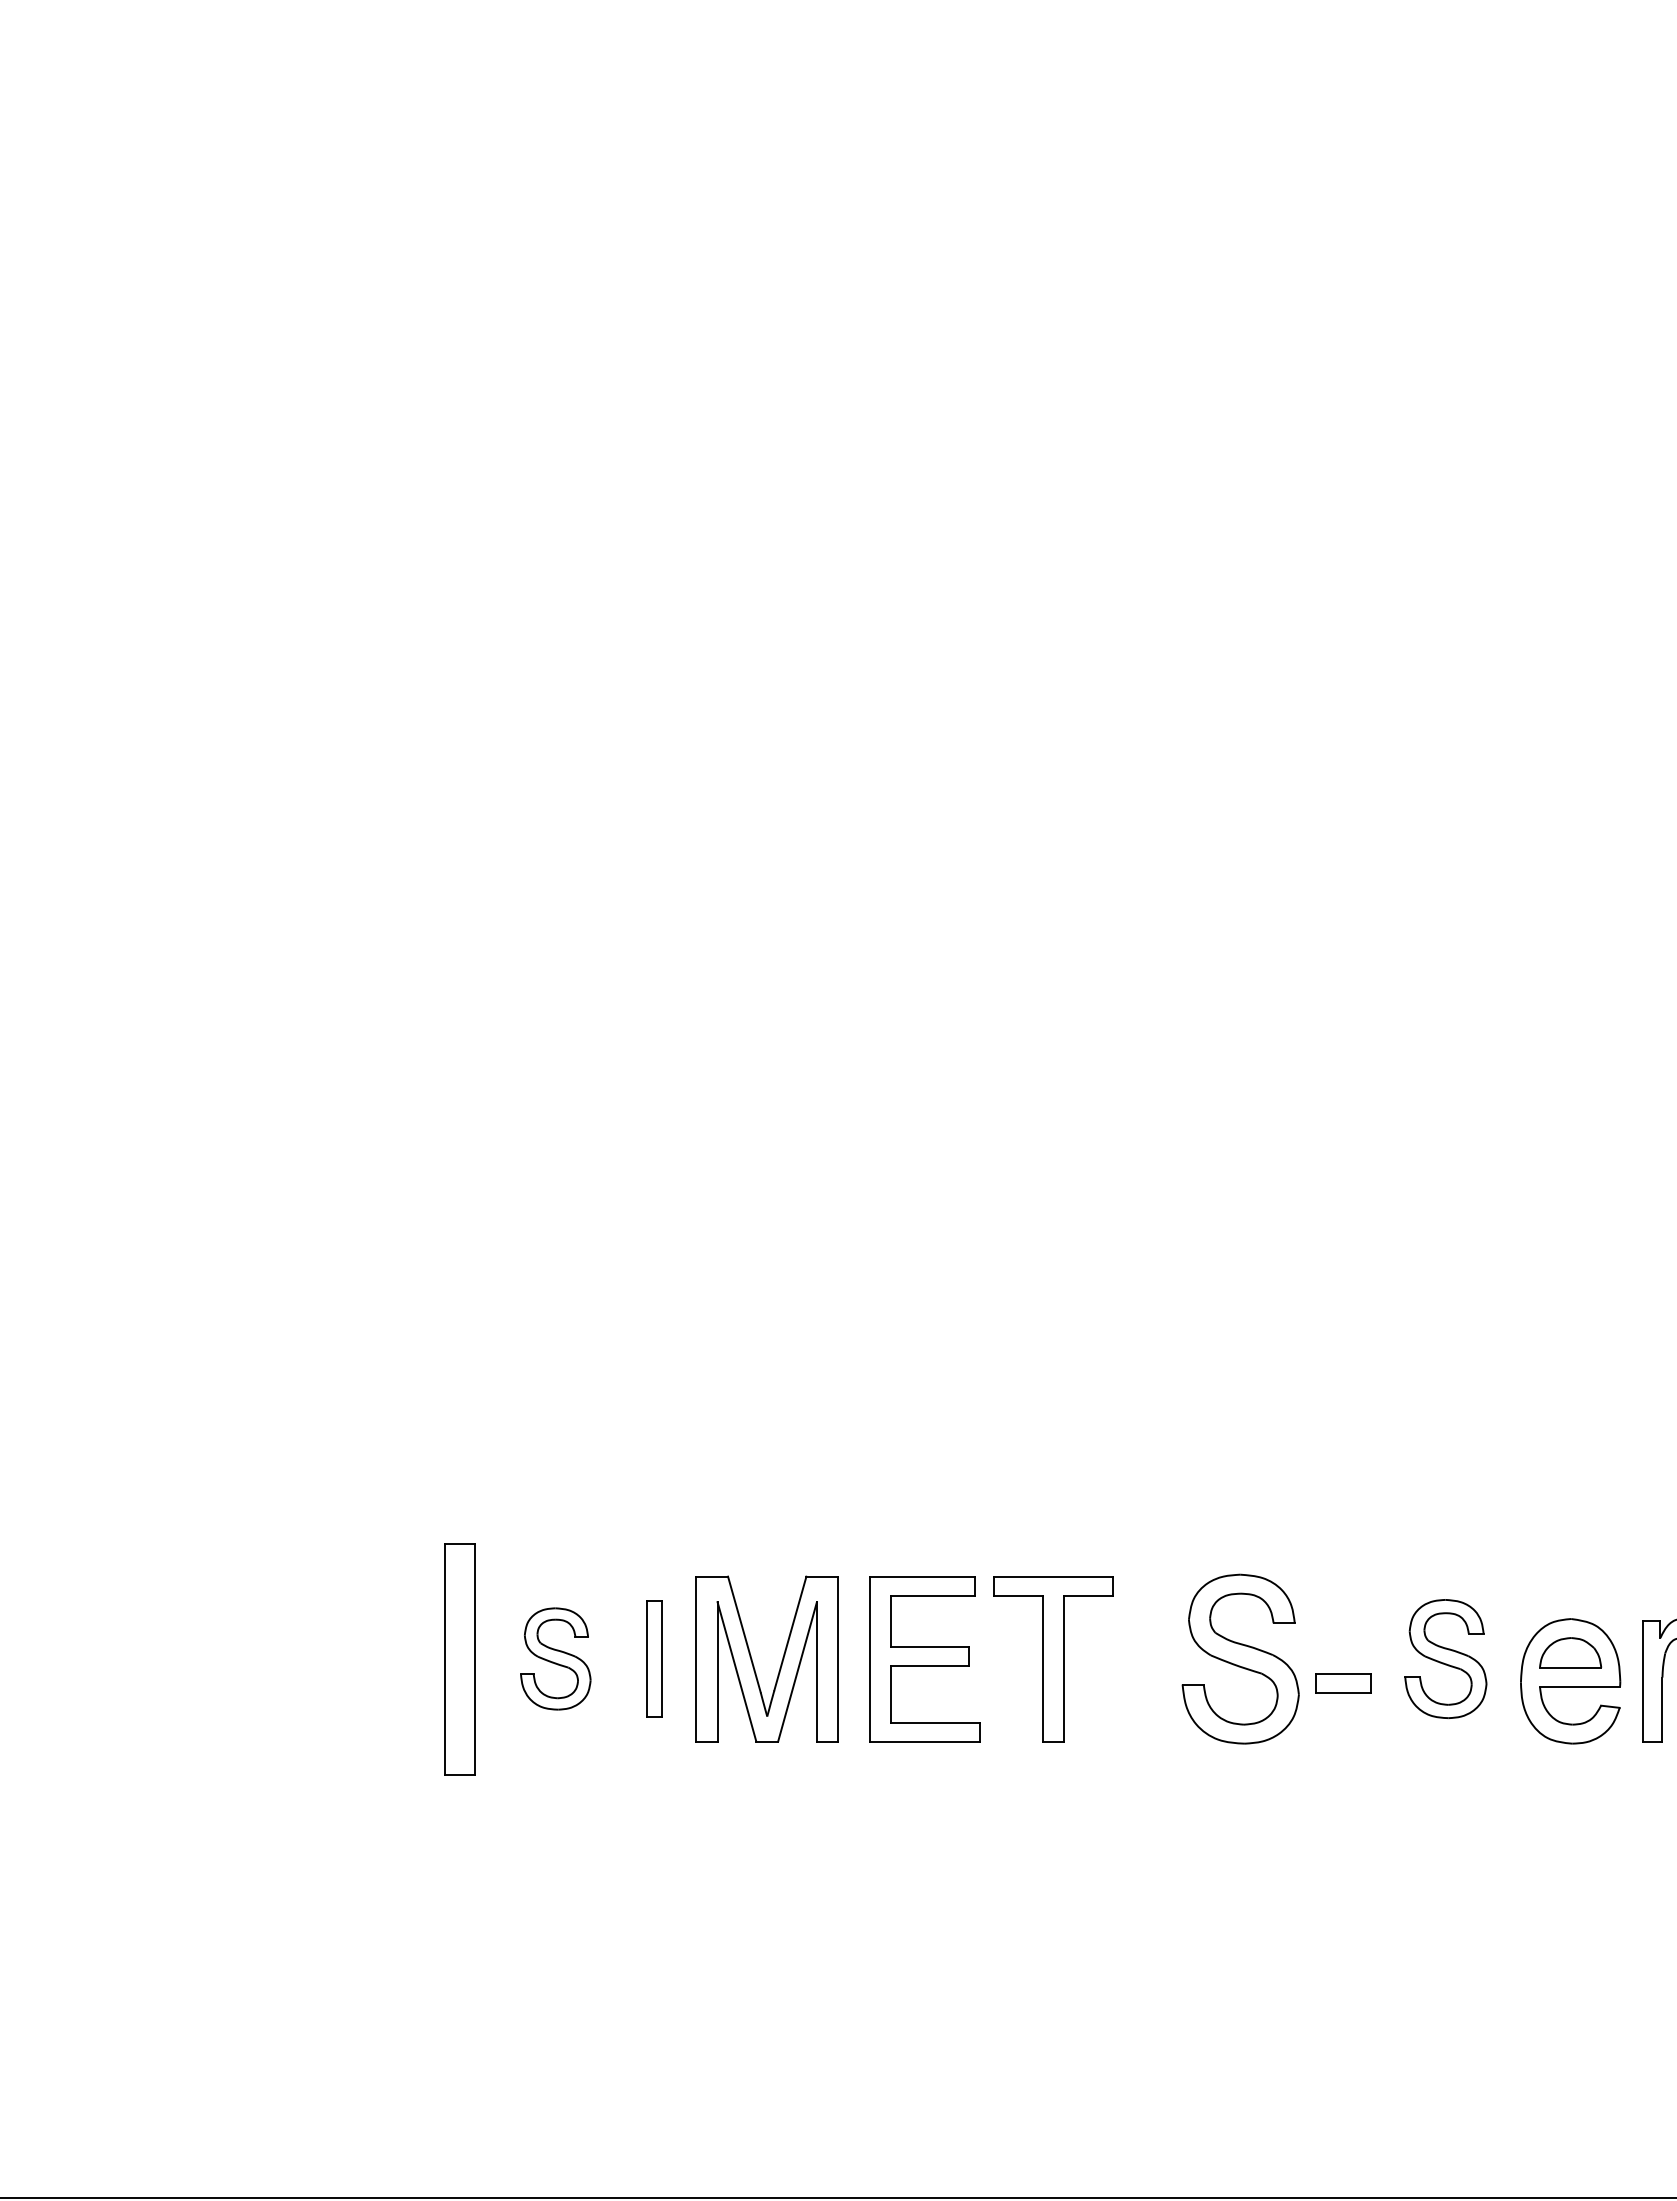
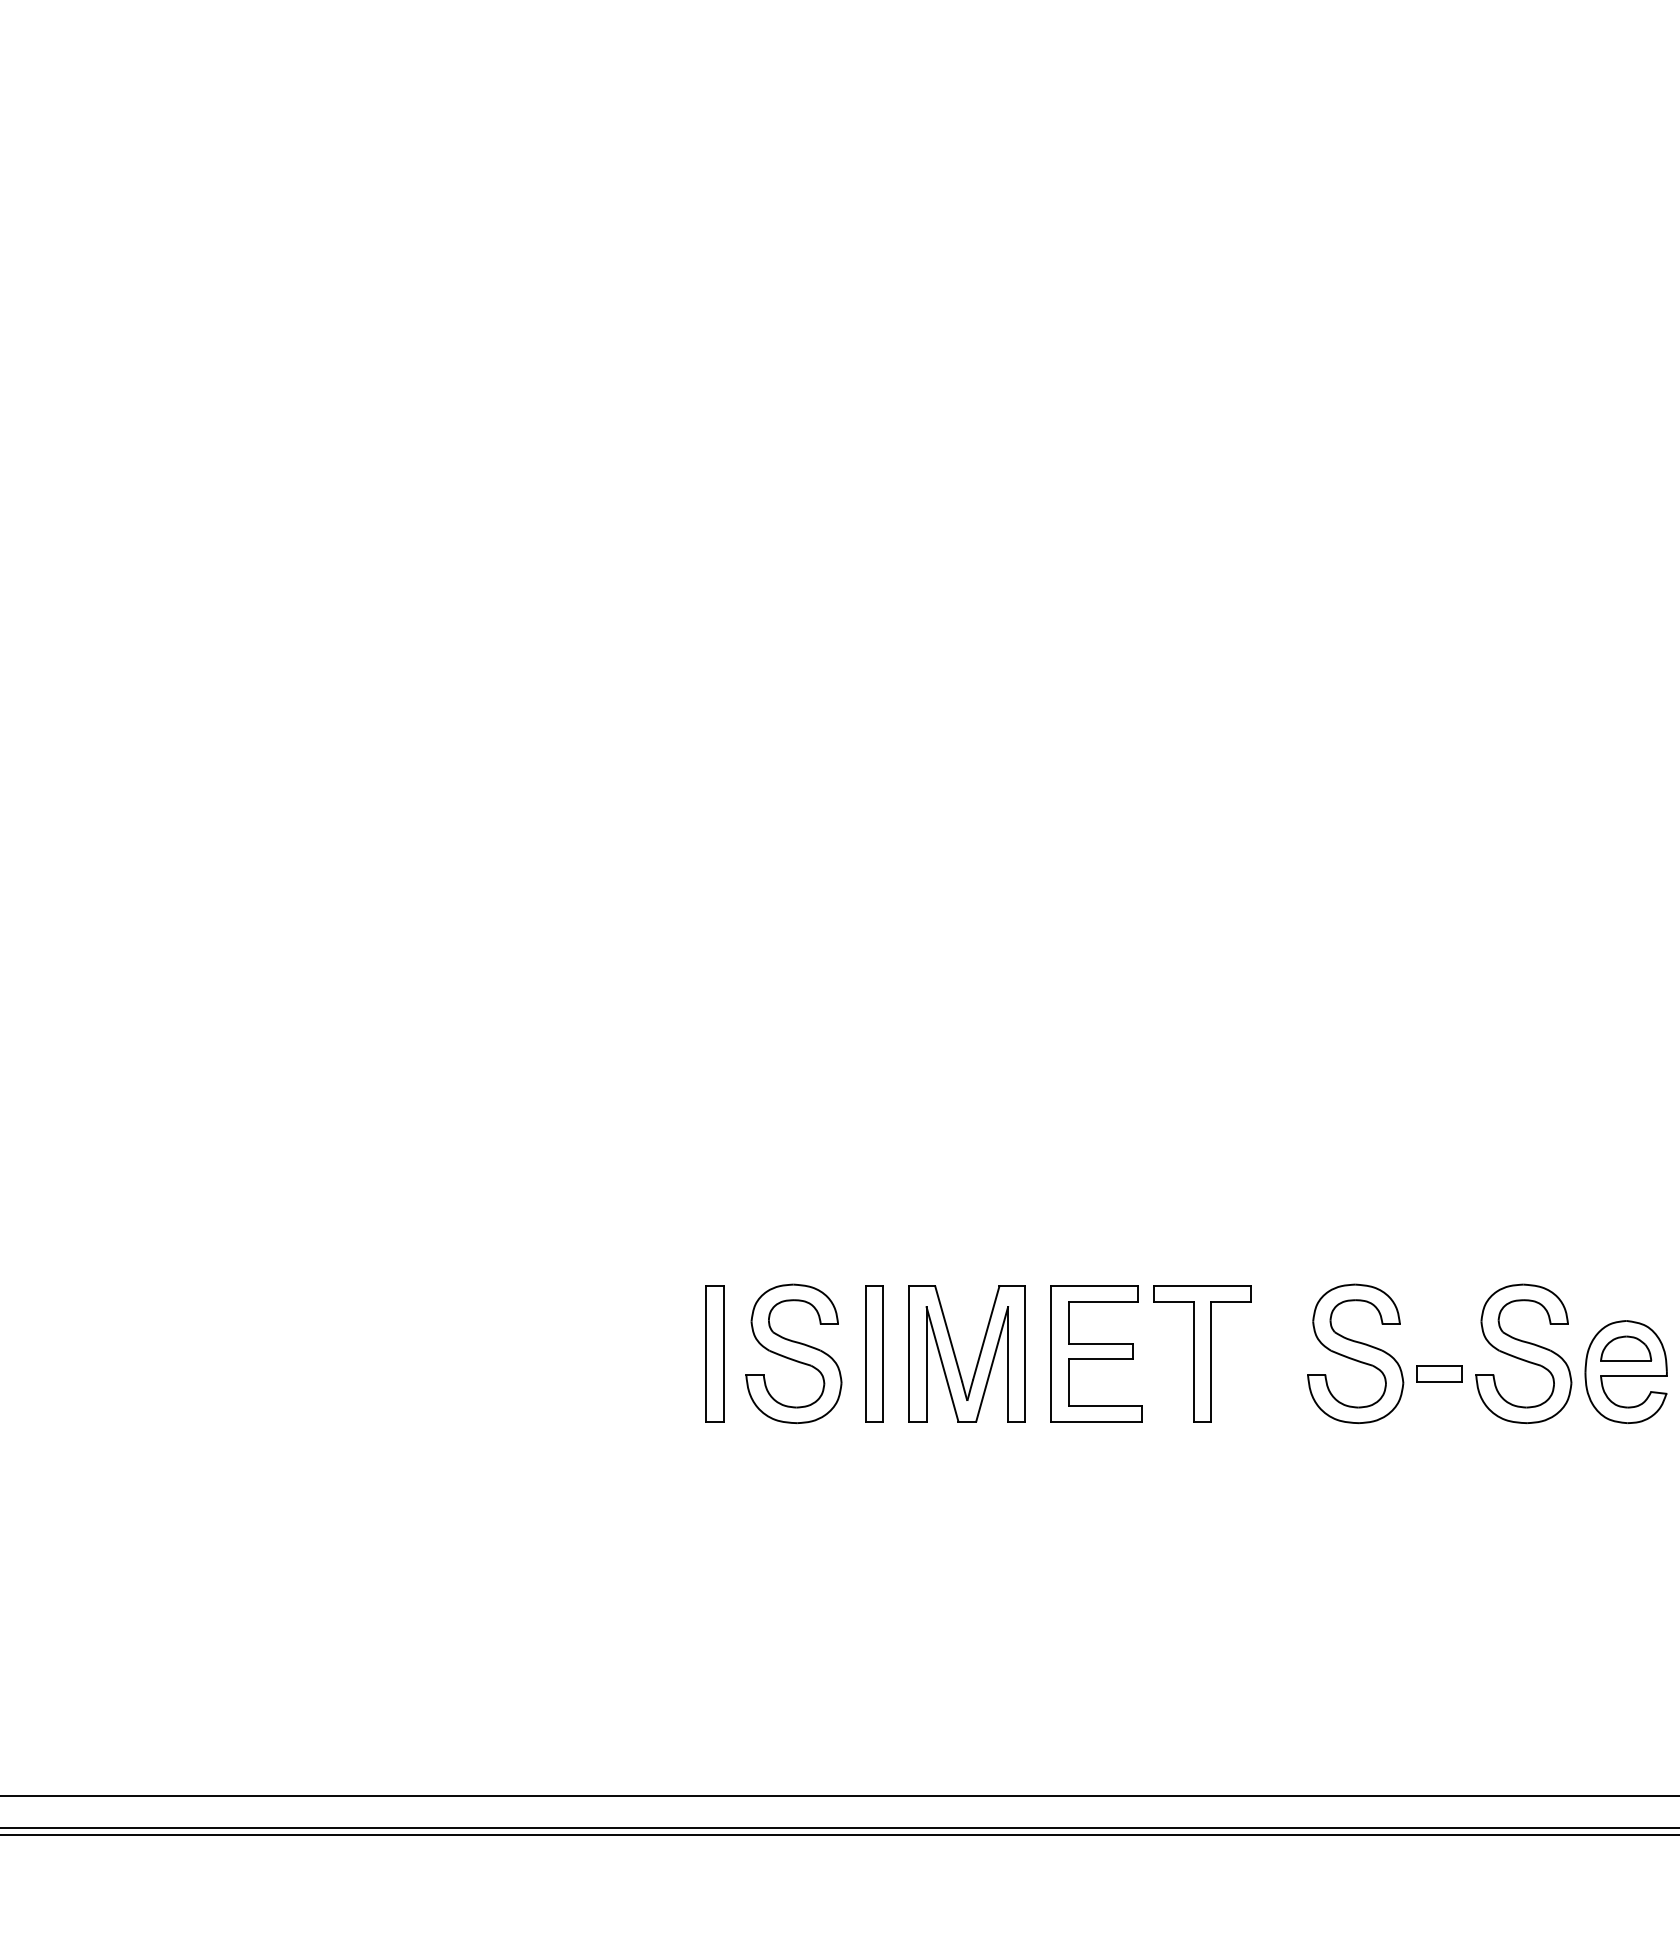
part: (458, 1658) -> (714, 1353), size x0.71
part: (555, 1658) -> (793, 1353), size x1.67
part: (654, 1658) -> (874, 1353), size x1.43
part: (1445, 1658) -> (1523, 1353), size x1.43

